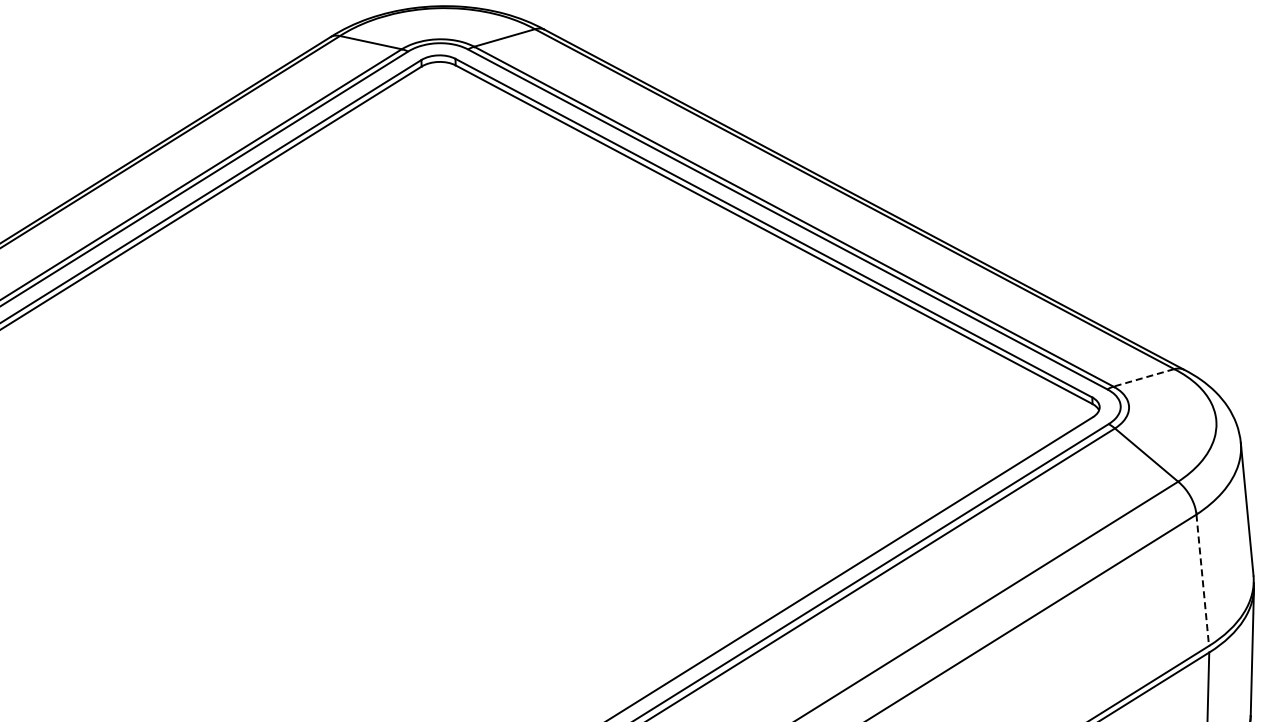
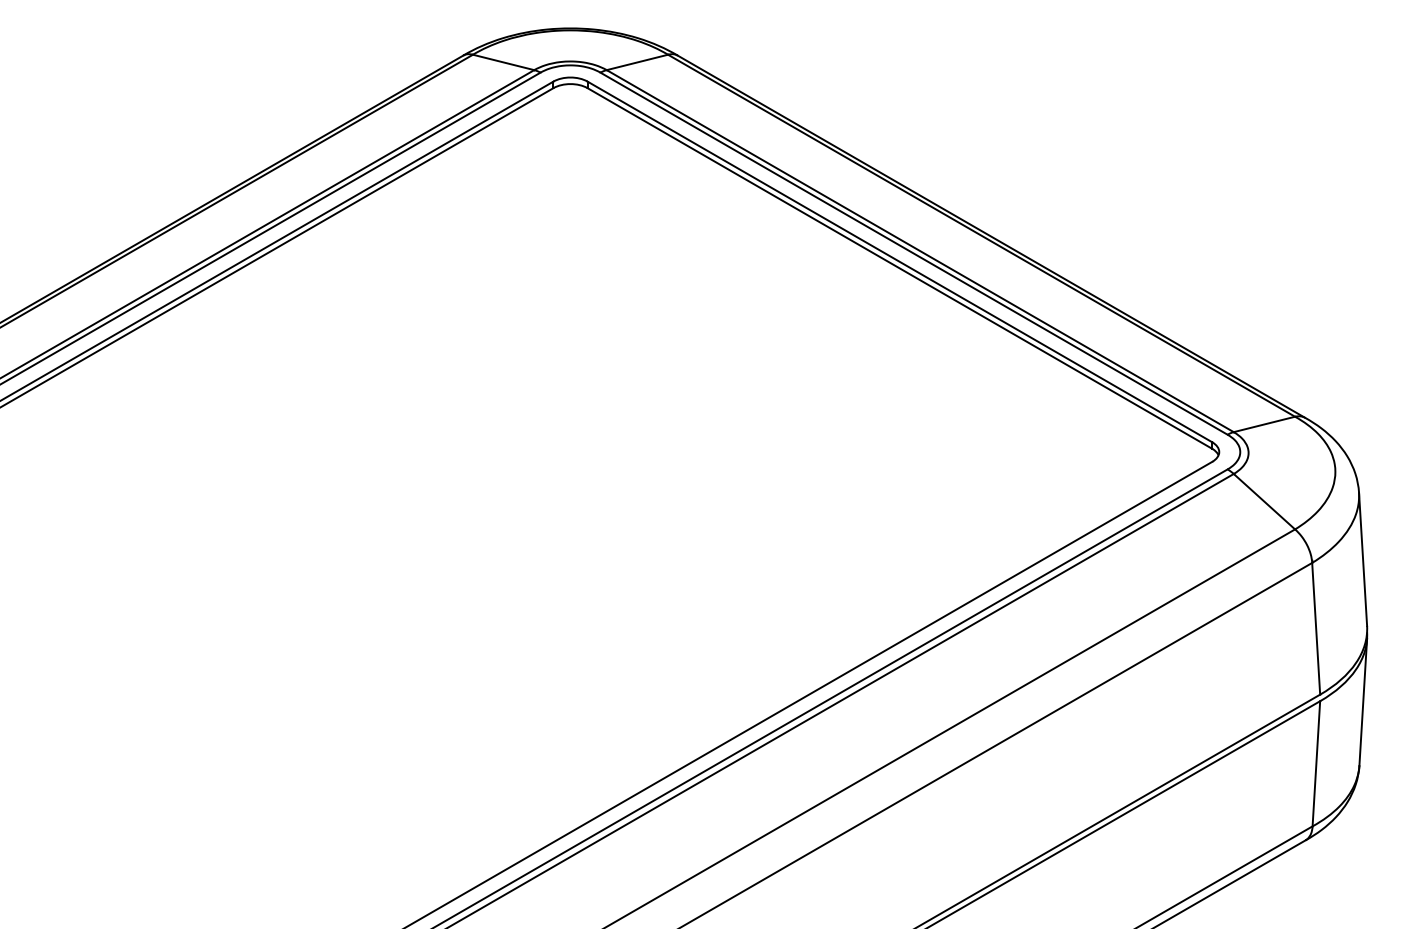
line: (1143, 377) -> (1264, 424), dashed -> solid
line: (1203, 580) -> (1316, 628), dashed -> solid

